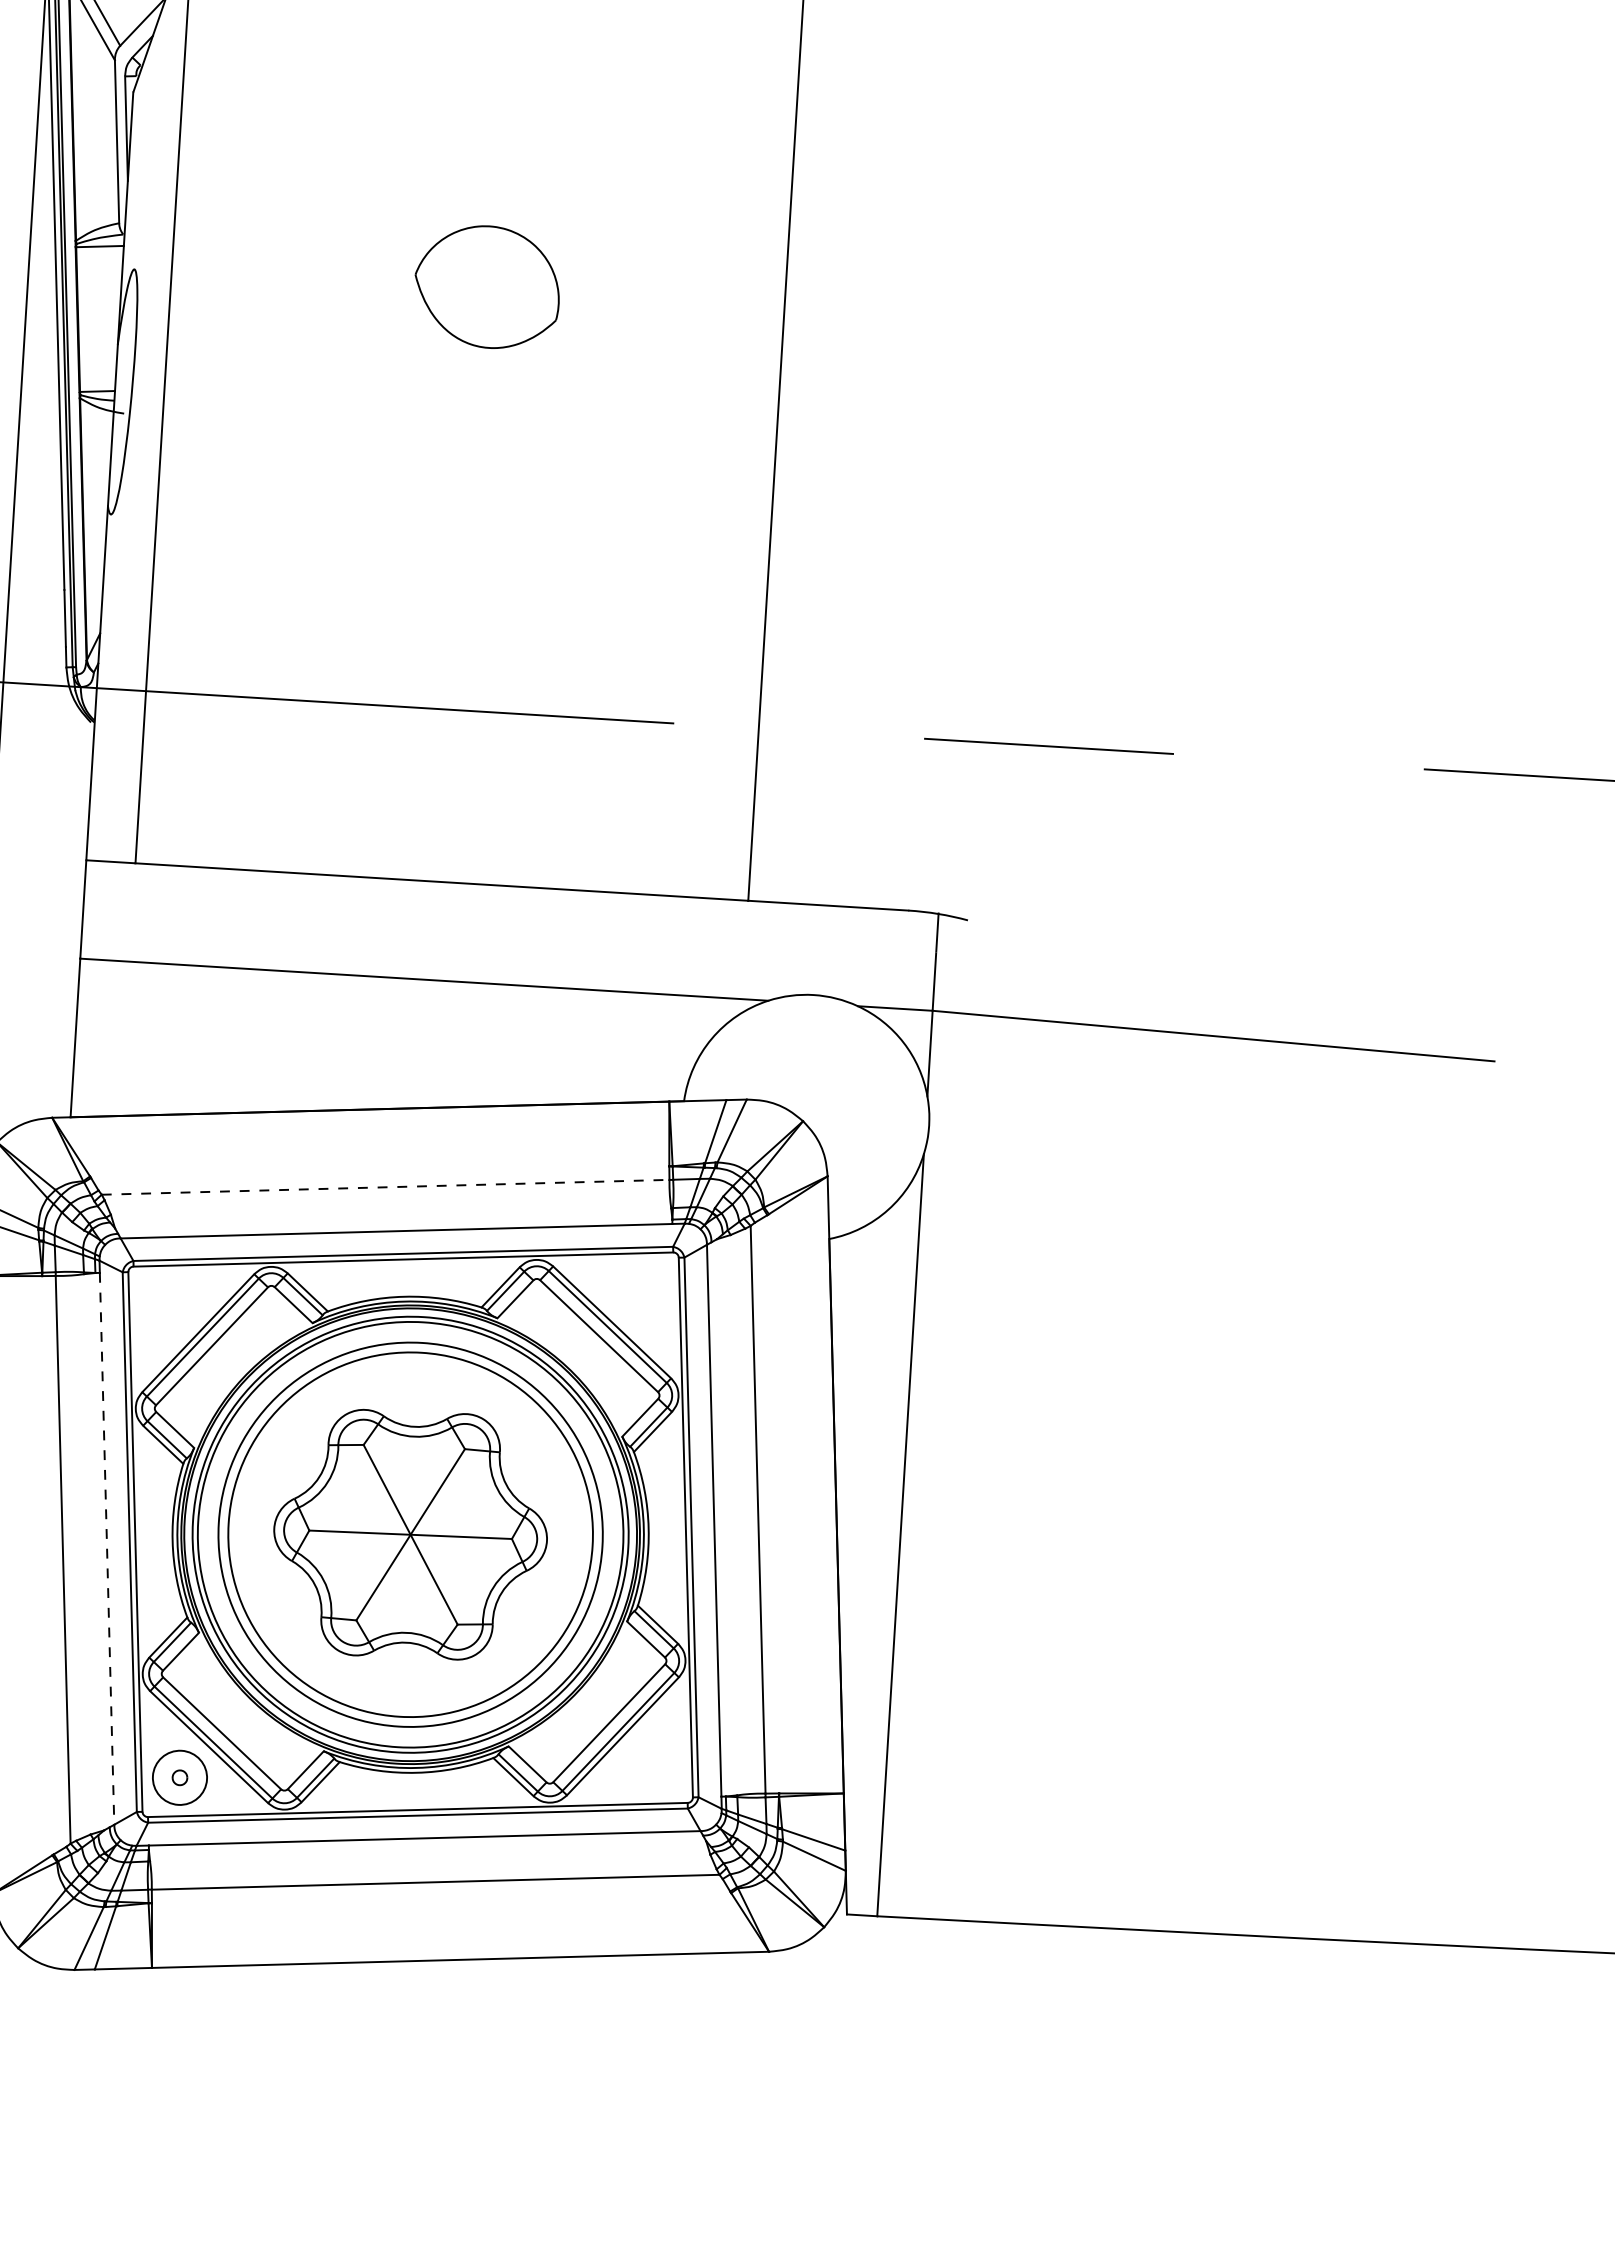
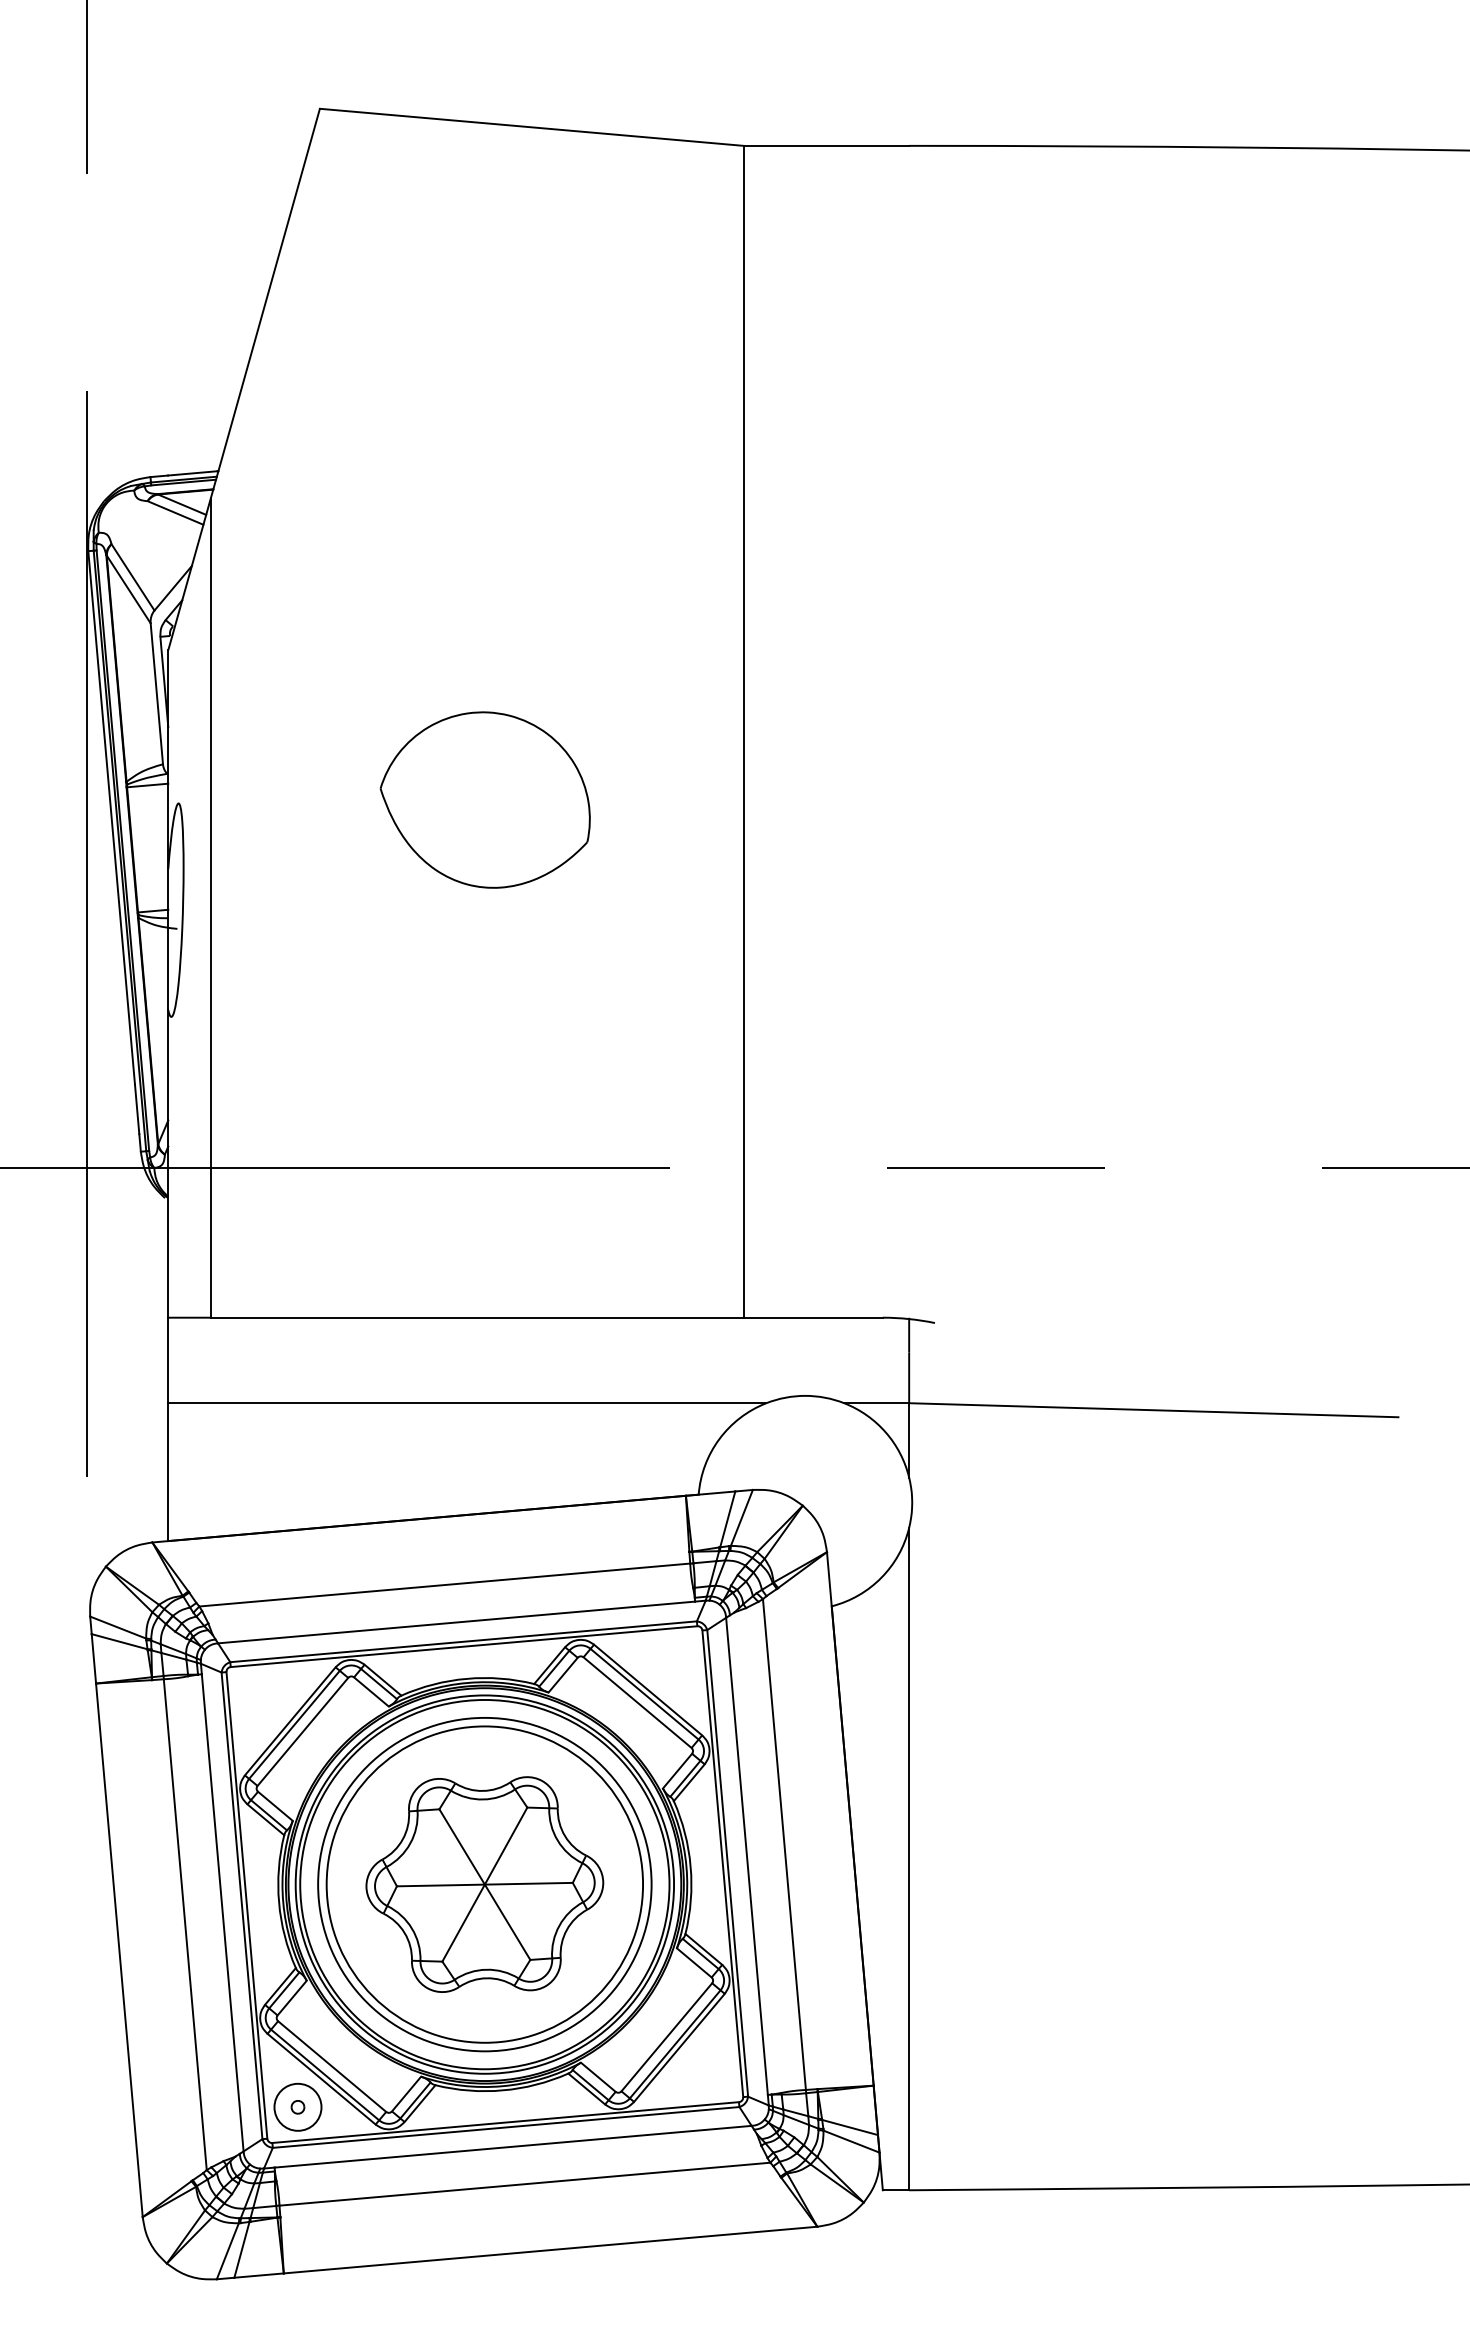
part: (486, 286) -> (484, 799), size x1.67
line: (386, 1186) -> (445, 1584), dashed -> solid
line: (106, 1549) -> (222, 1913), dashed -> solid

